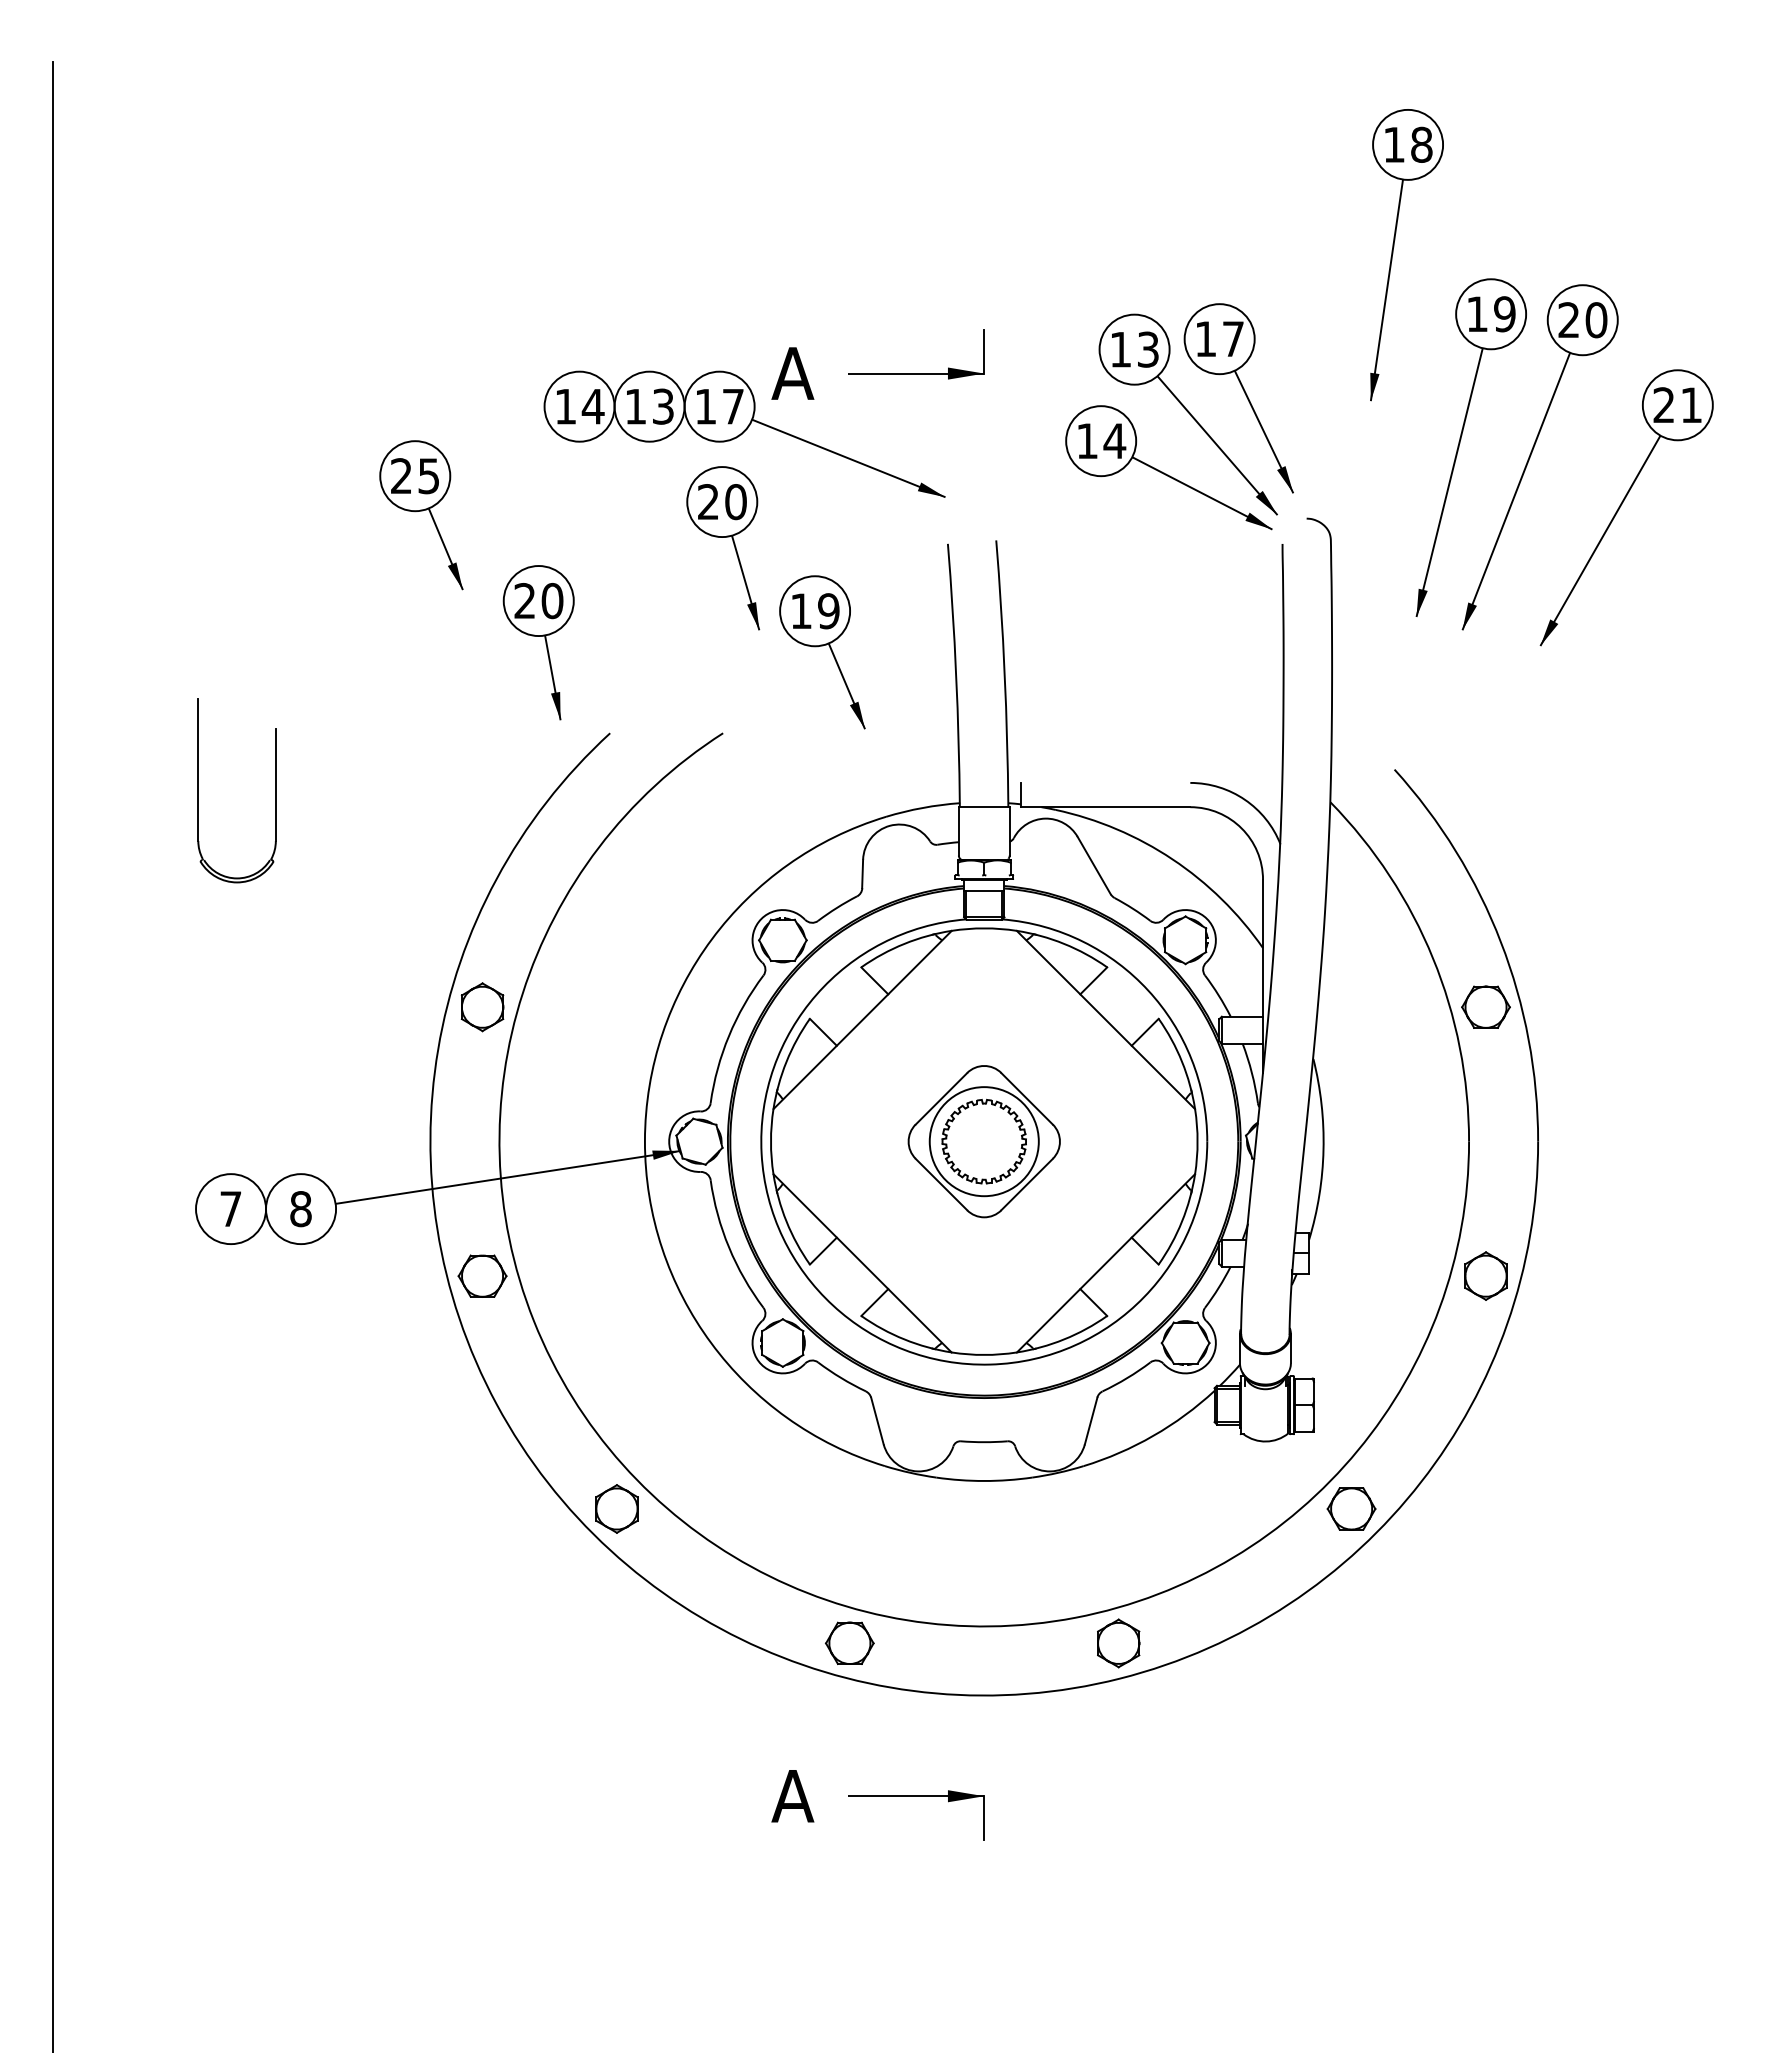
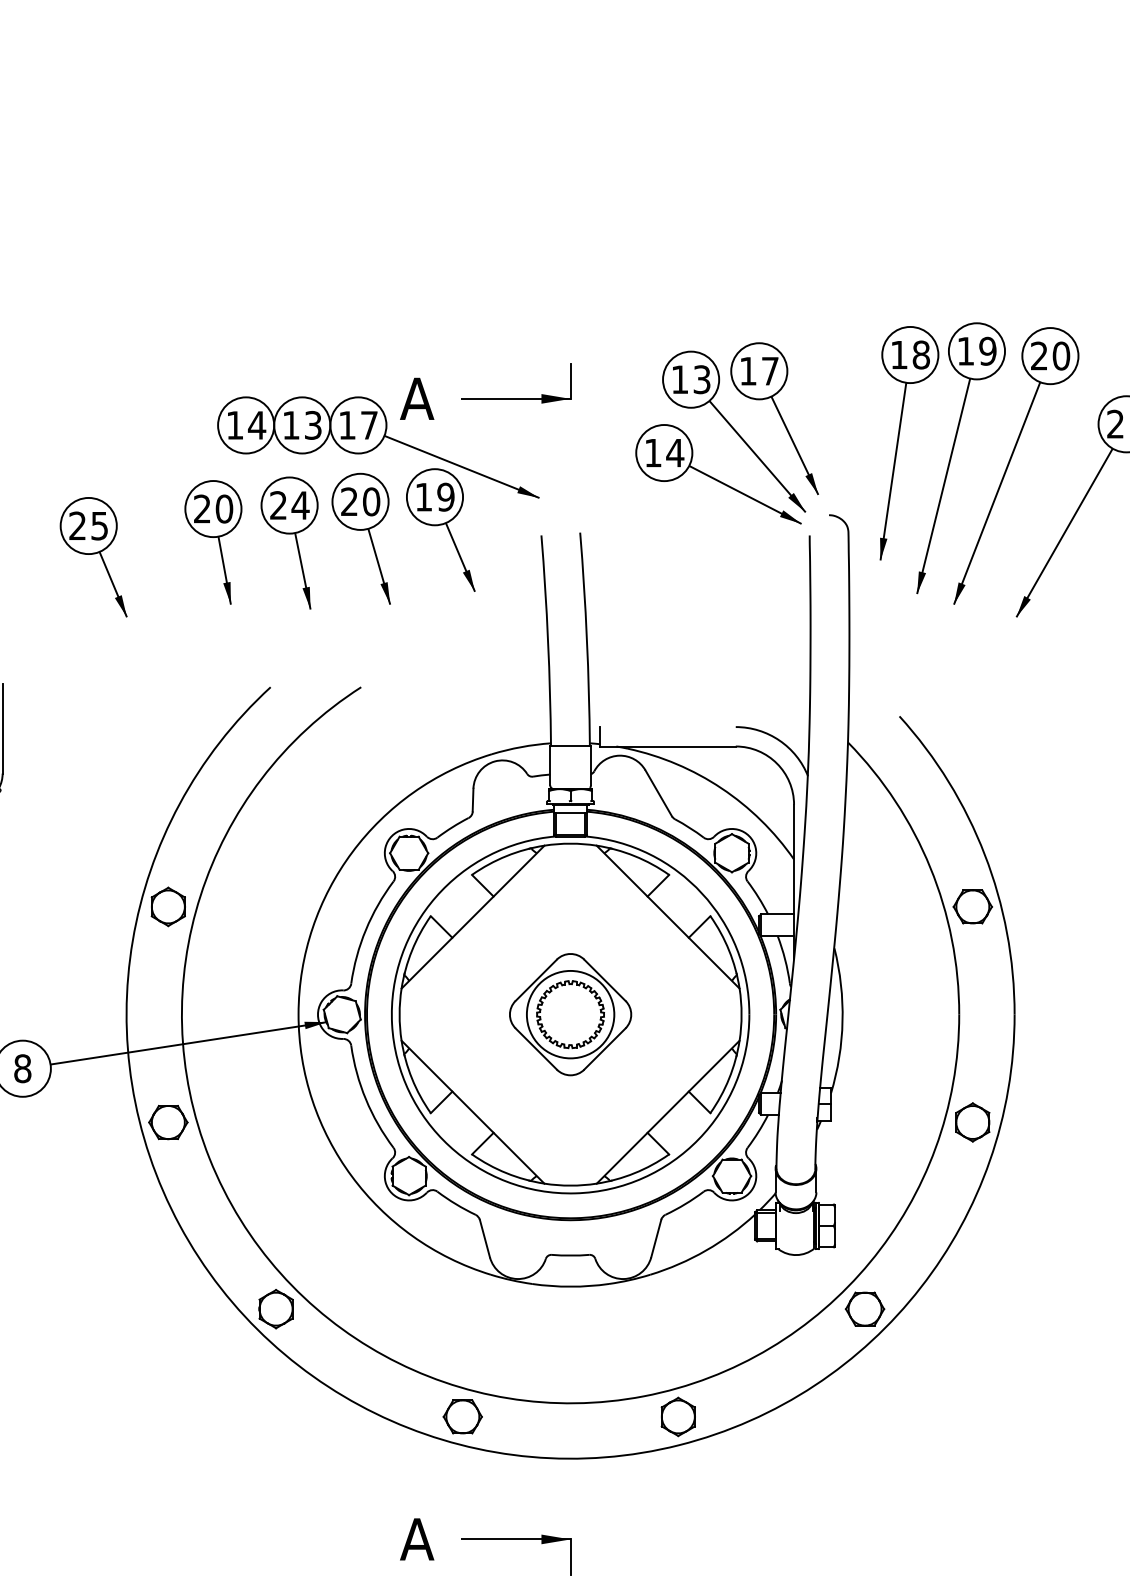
part: (1393, 254) -> (898, 442), moved
part: (421, 515) -> (93, 557), moved
part: (641, 550) -> (295, 540), added
part: (538, 642) -> (213, 542), moved
part: (822, 652) -> (440, 530), moved

